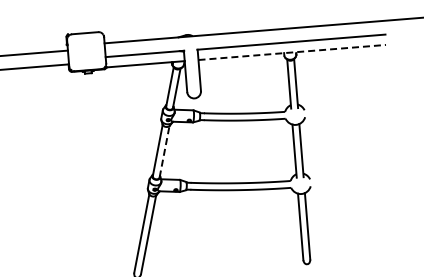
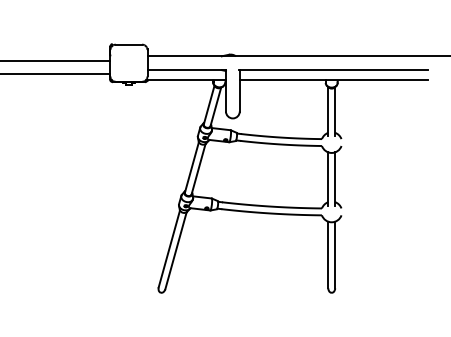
line: (292, 52) -> (334, 80), dashed -> solid
line: (164, 151) -> (198, 168), dashed -> solid

